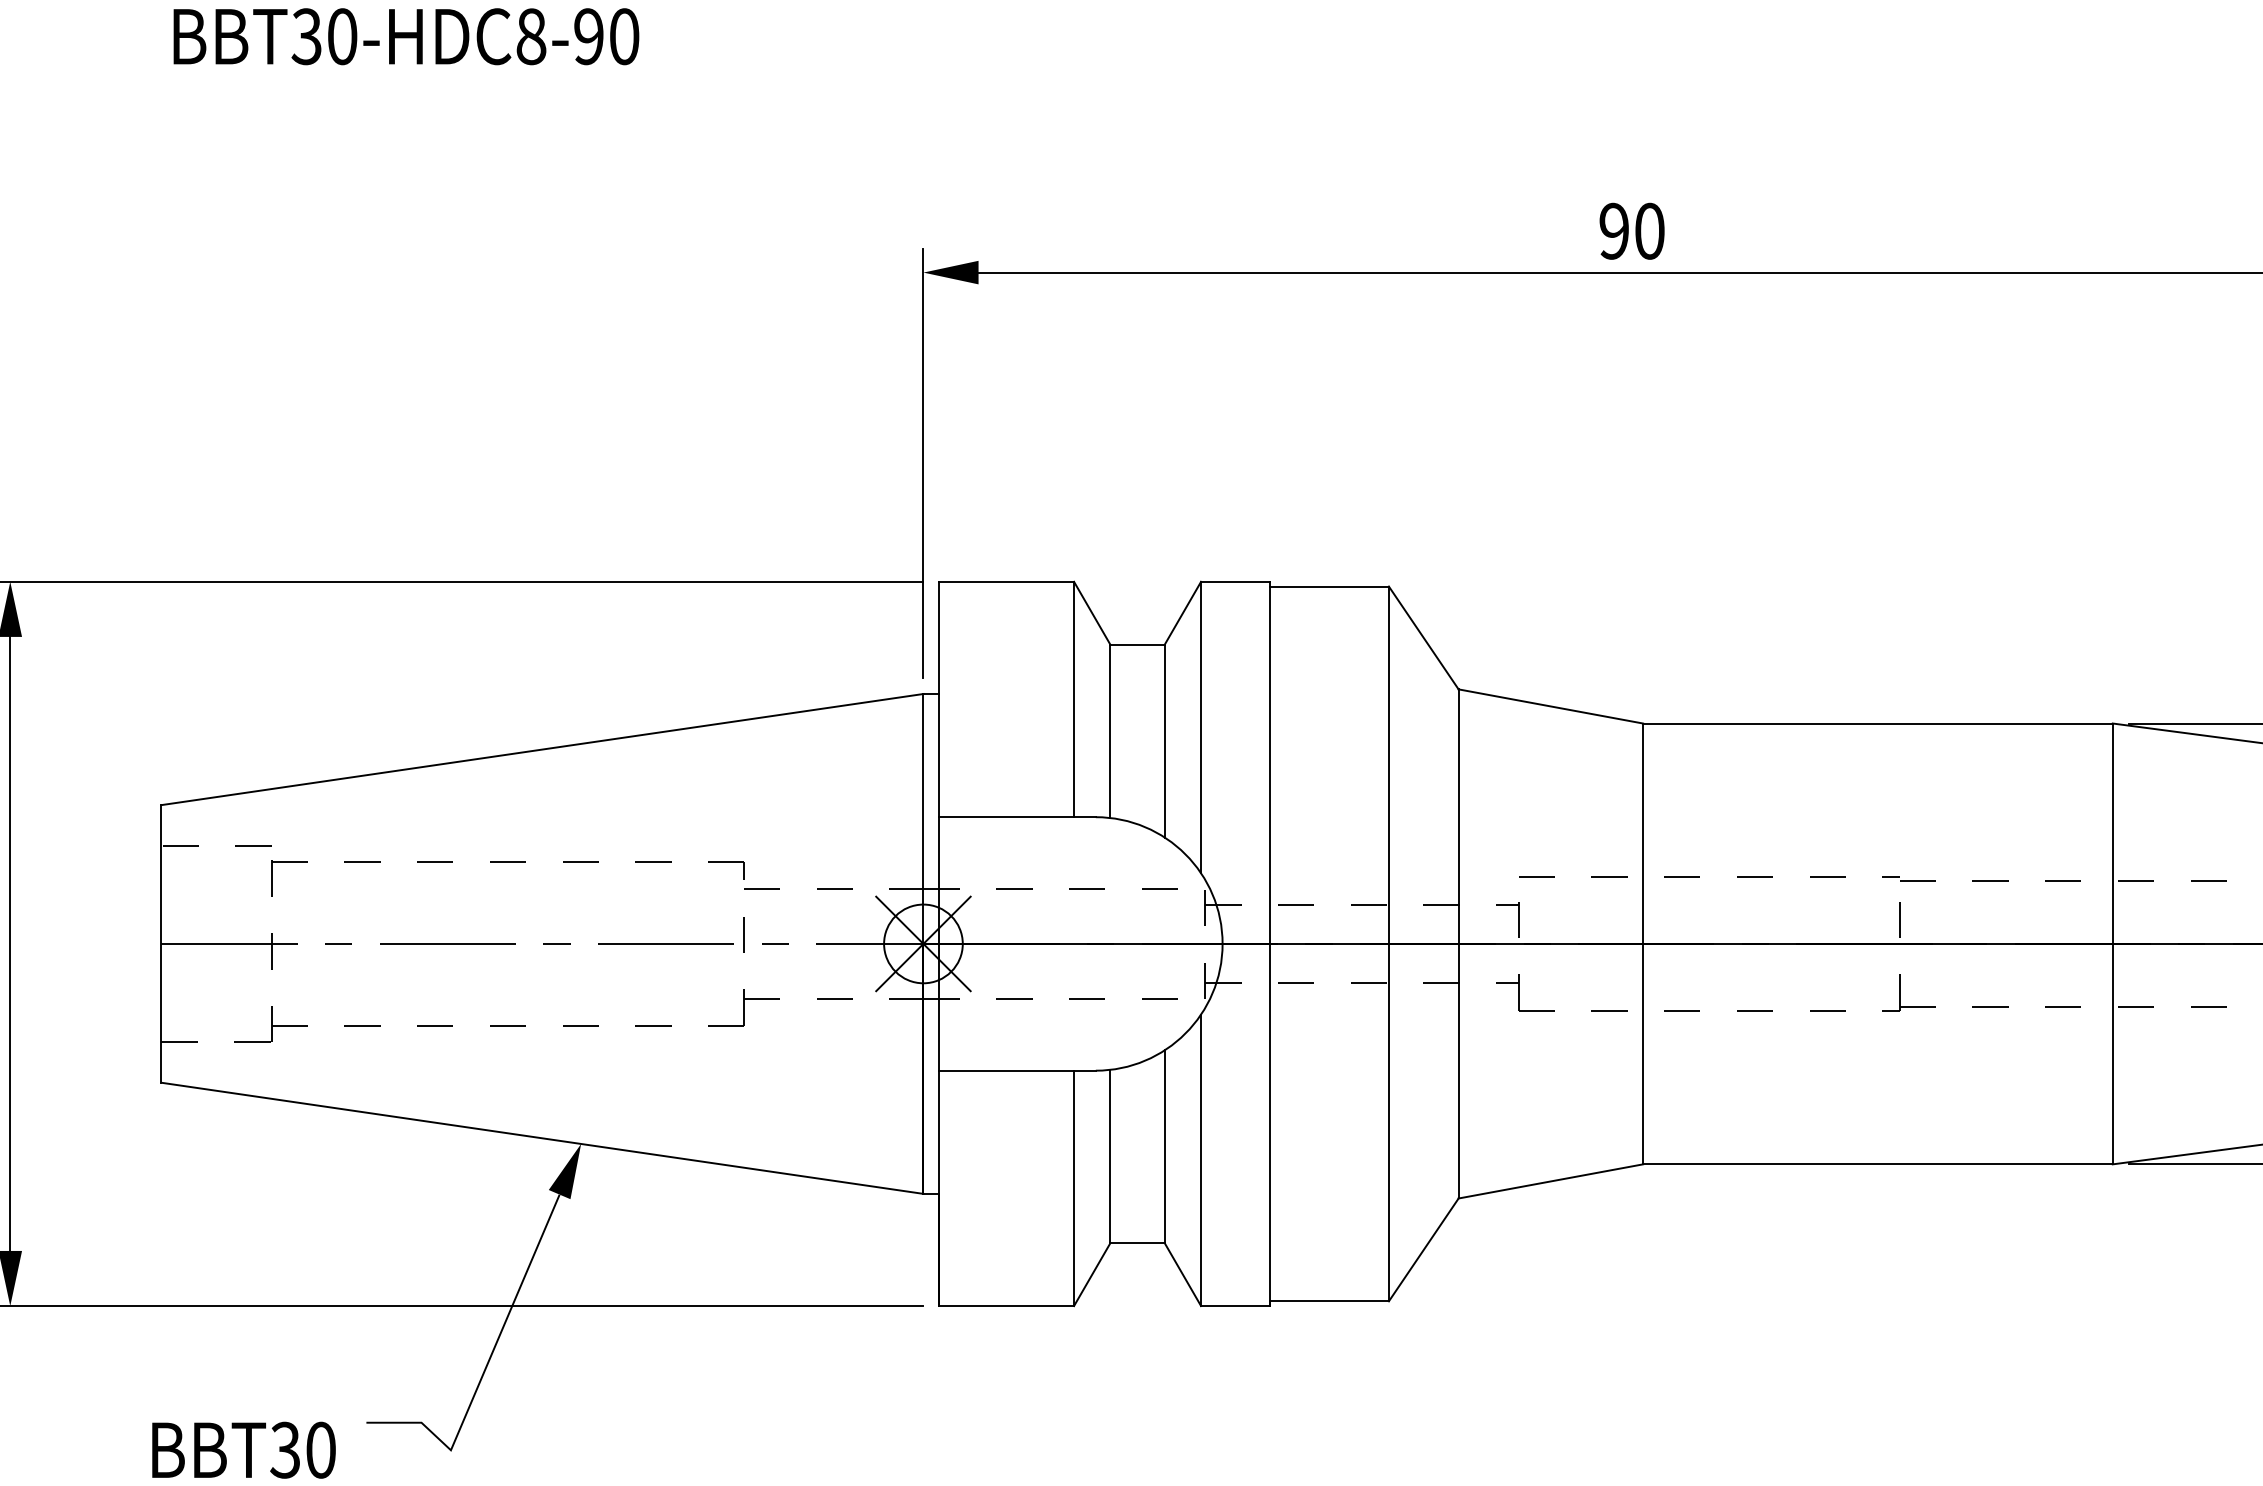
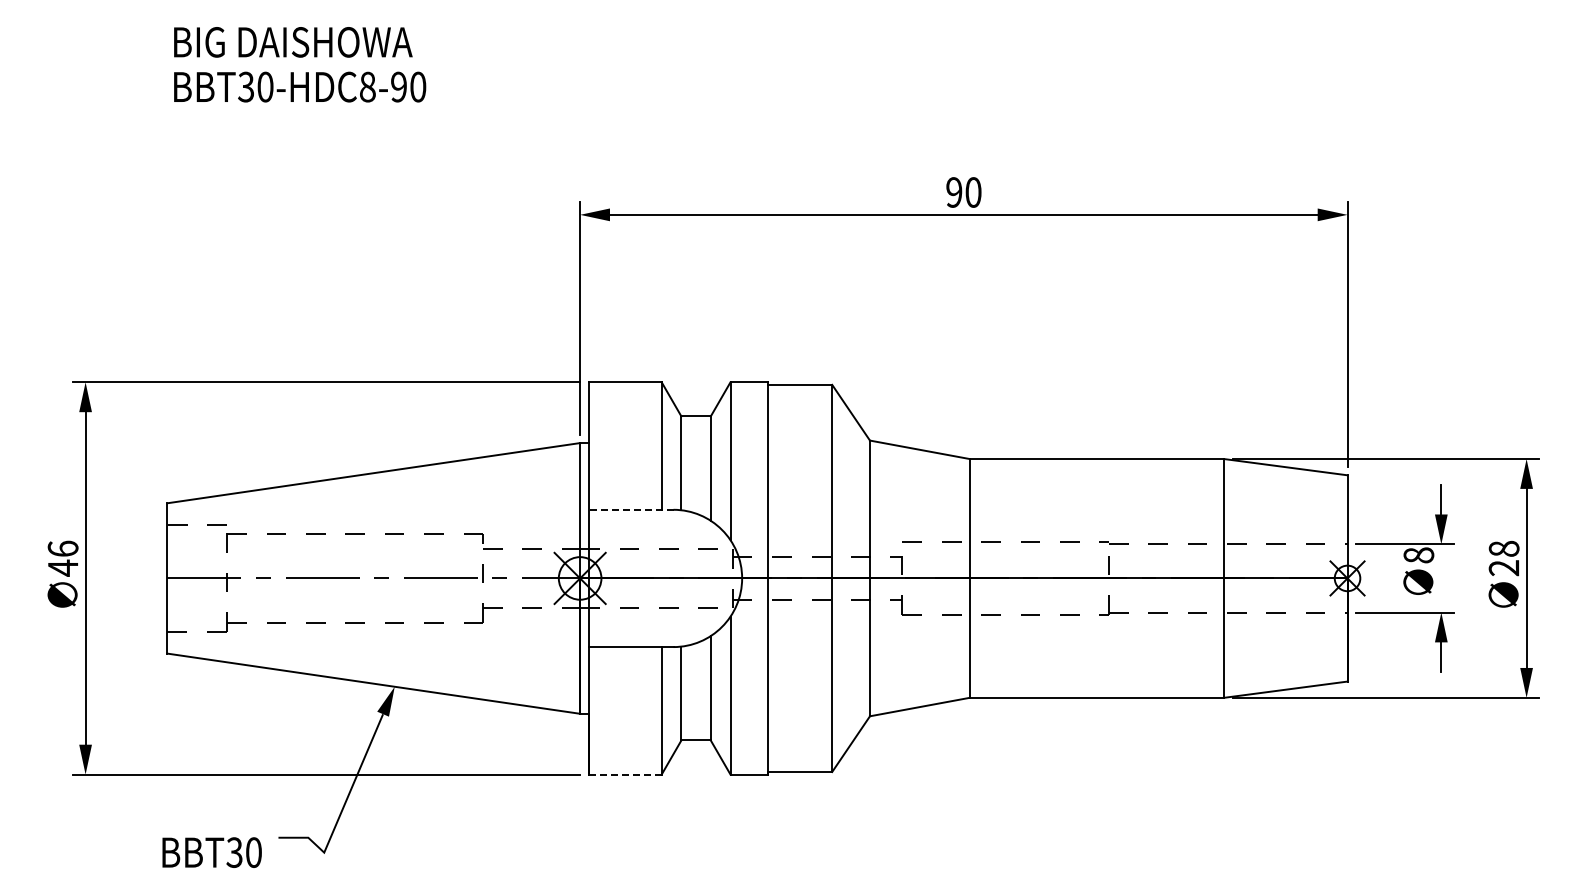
line: (1016, 816) -> (630, 509), solid -> dashed
line: (1007, 1305) -> (625, 774), solid -> dashed

